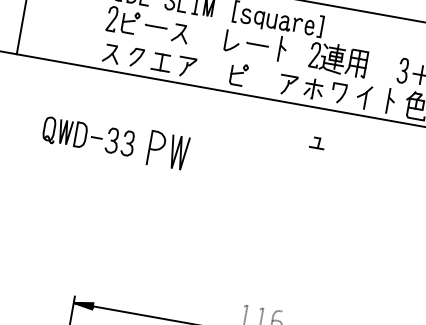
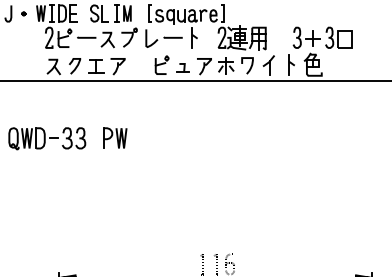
part: (206, 35) -> (129, 37), added
part: (316, 142) -> (182, 67), moved
part: (169, 149) -> (115, 137), size x0.71

